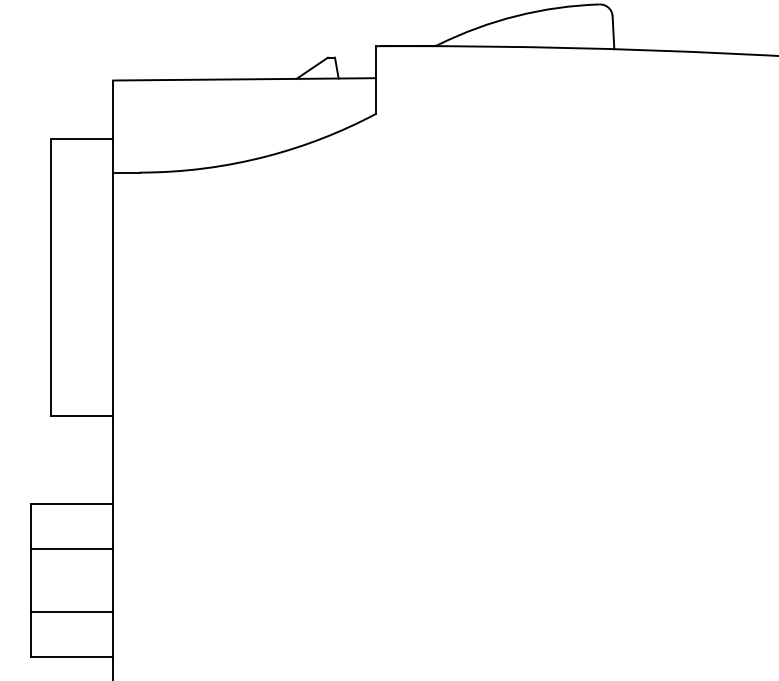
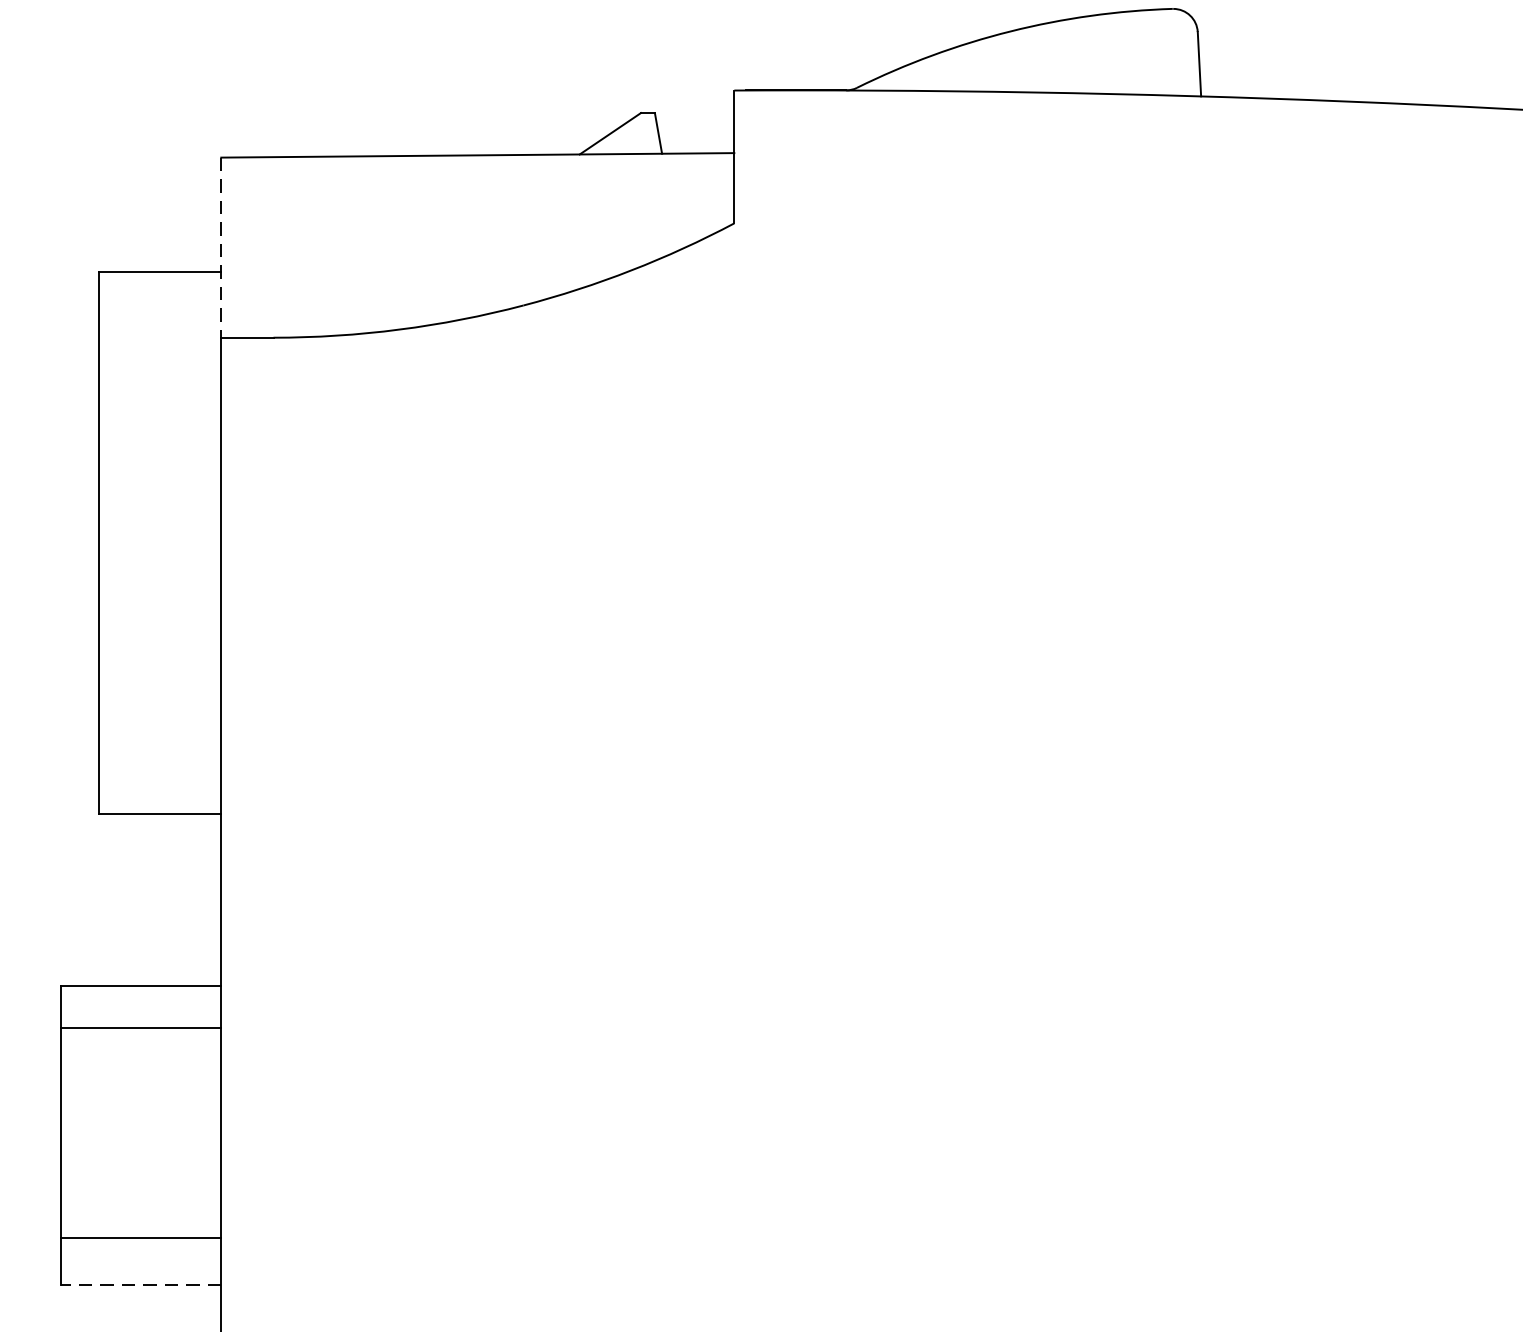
line: (113, 127) -> (221, 249), solid -> dashed
line: (72, 548) -> (141, 1027), moved
line: (72, 612) -> (141, 1238), moved
line: (72, 657) -> (141, 1285), solid -> dashed

